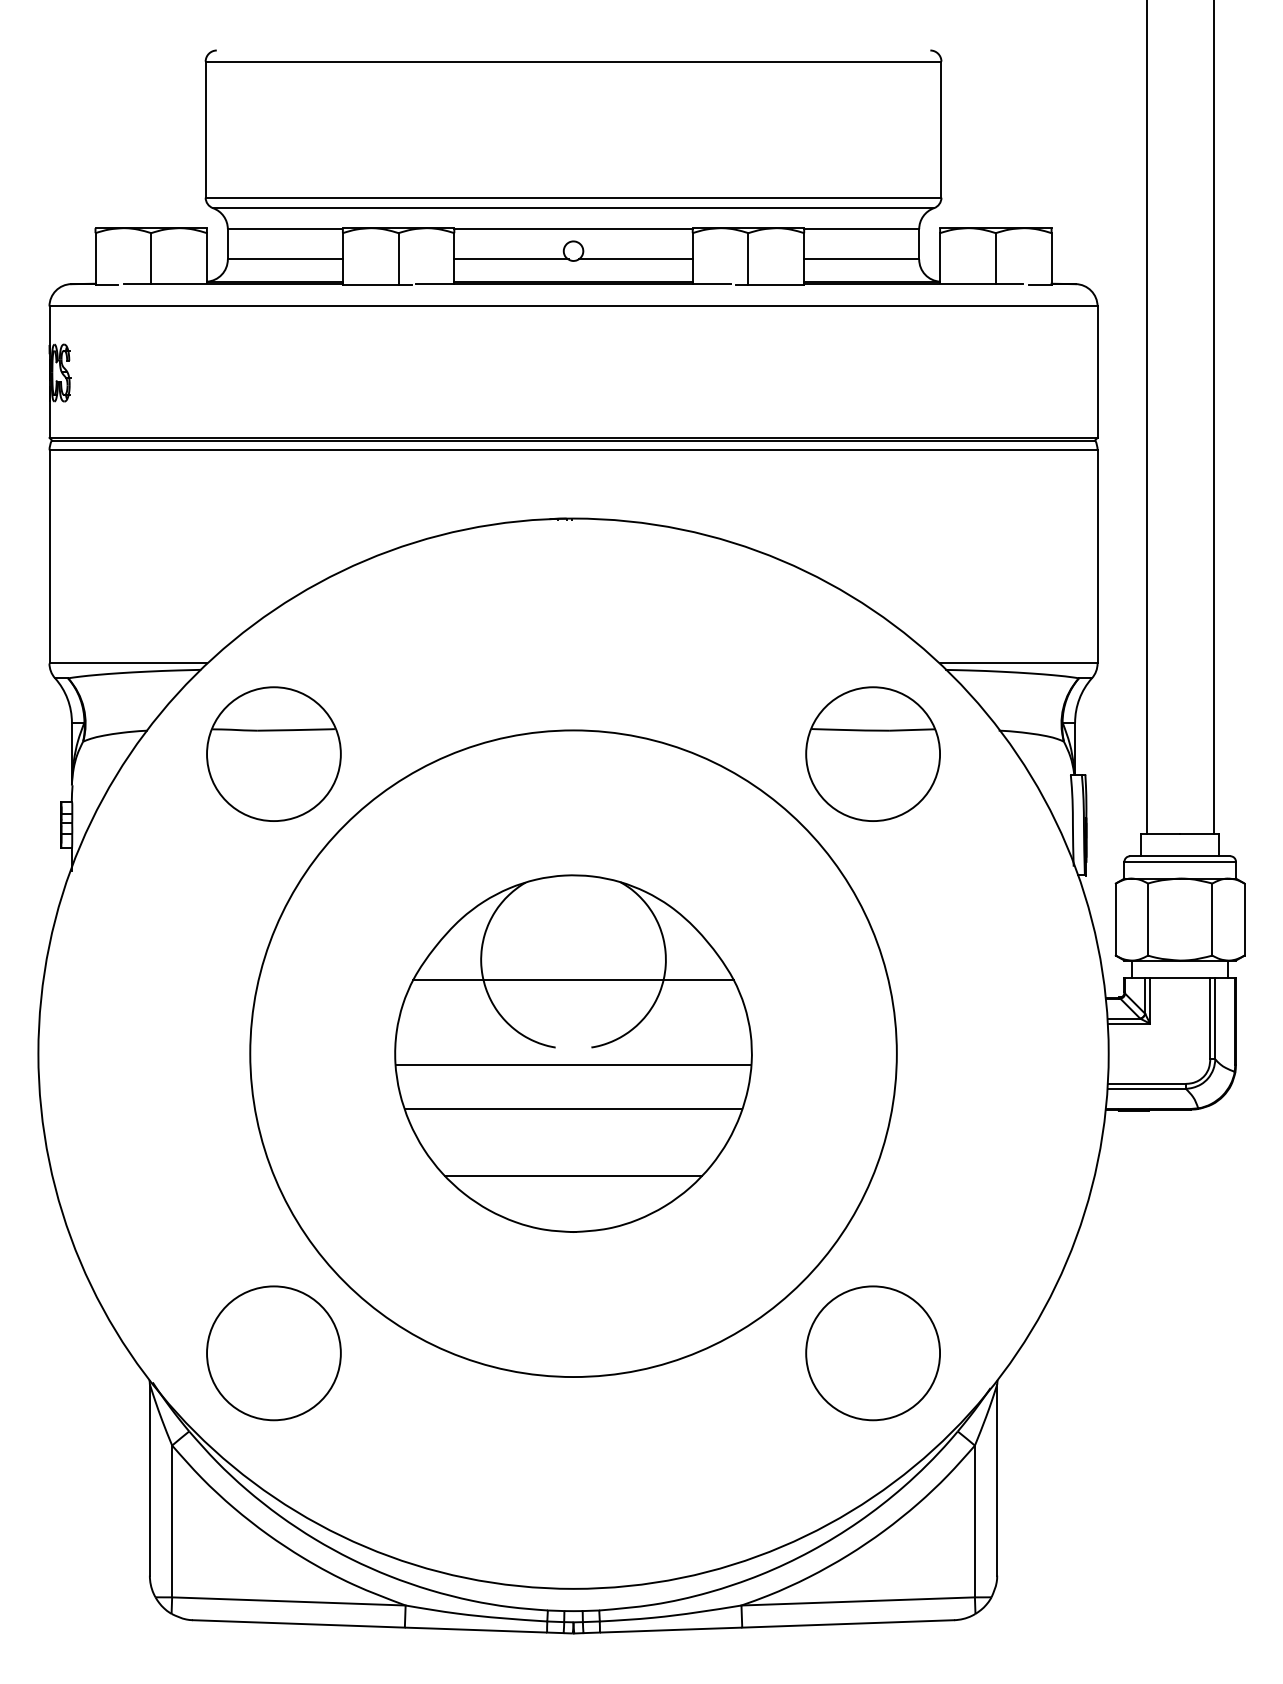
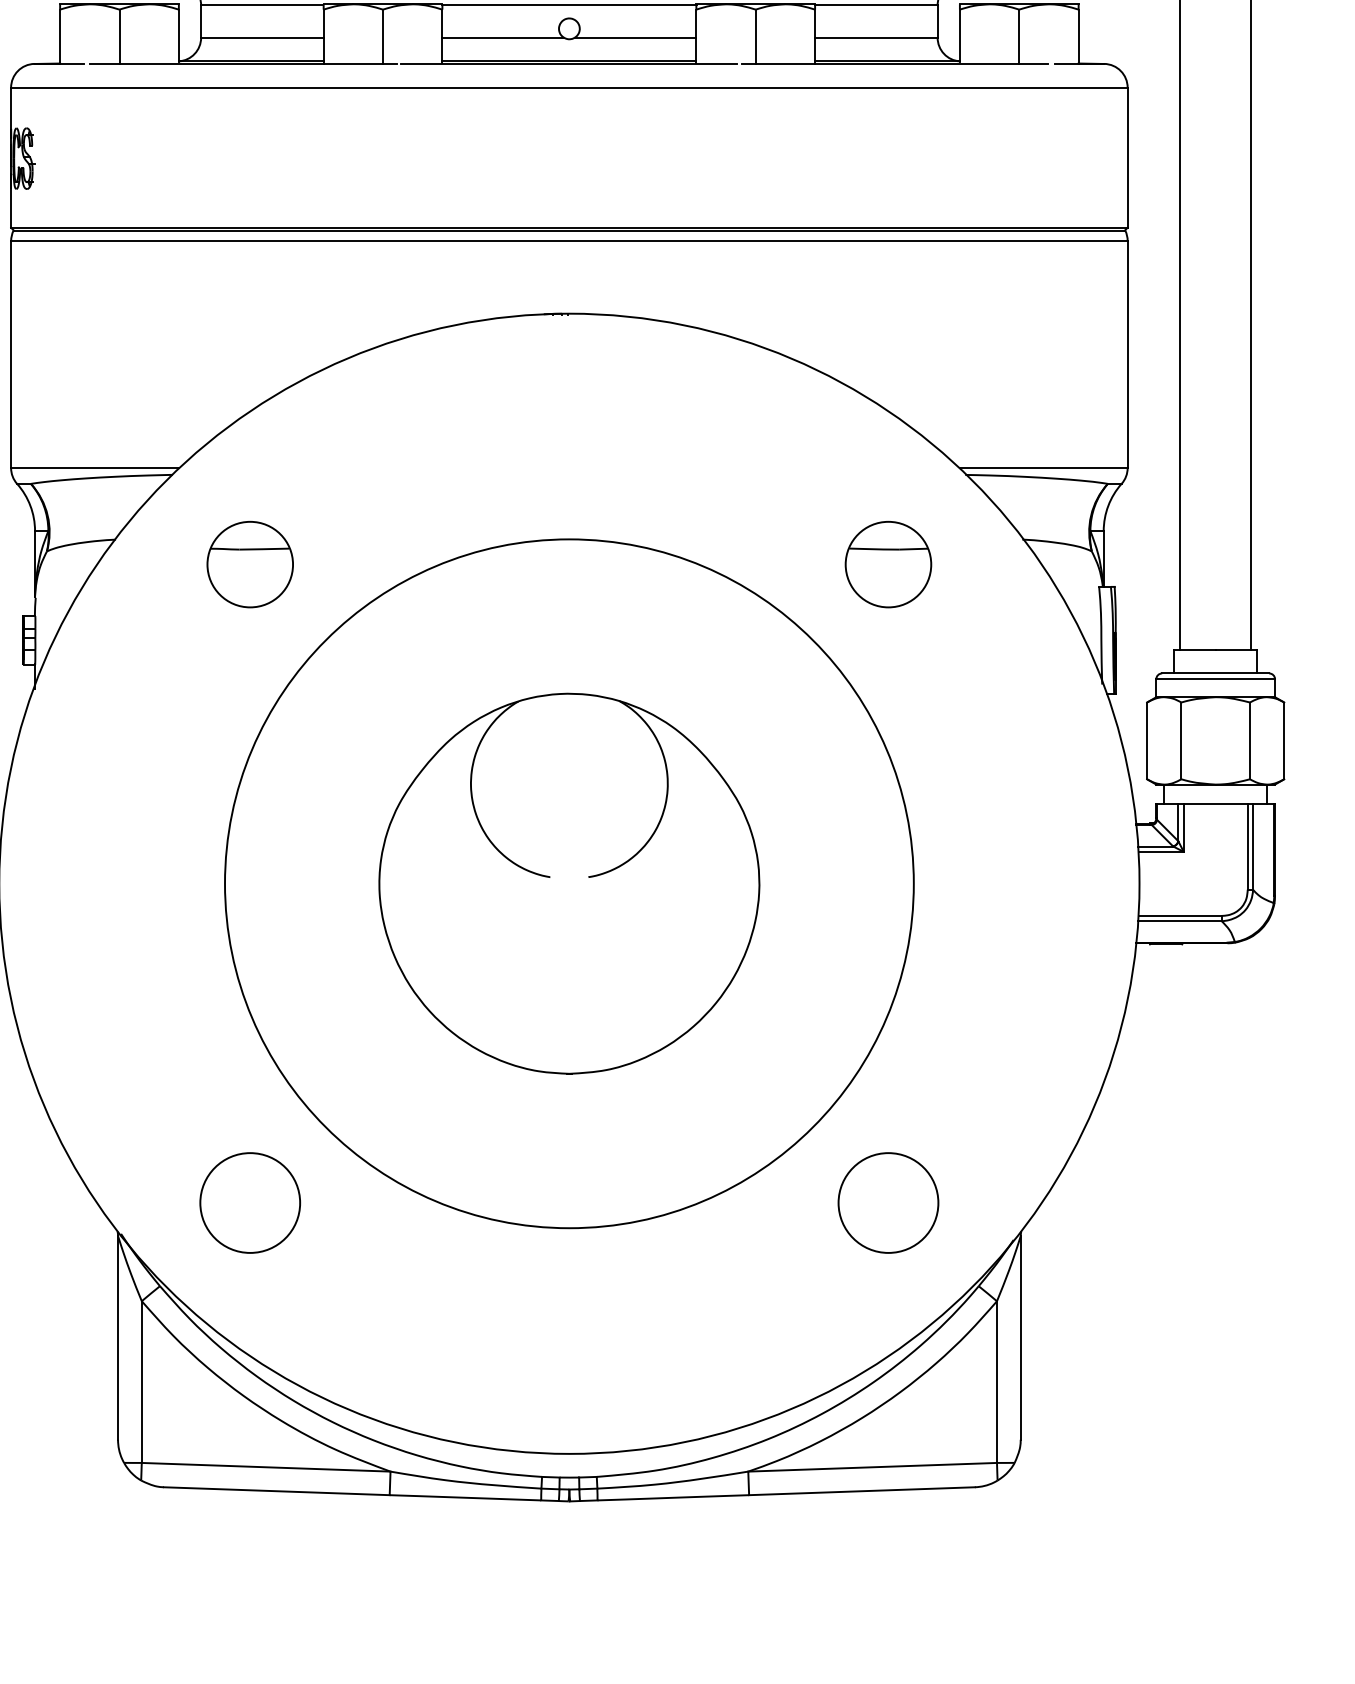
part: (273, 753) -> (249, 563), size x0.6
part: (872, 753) -> (887, 563), size x0.6
line: (573, 980) -> (569, 805), removed
line: (573, 1064) -> (569, 895), removed
line: (573, 1109) -> (569, 943), removed
line: (572, 1175) -> (568, 1013), removed
circle: (273, 1353) -> (249, 1203), size x0.7
circle: (872, 1353) -> (887, 1203), size x0.7

